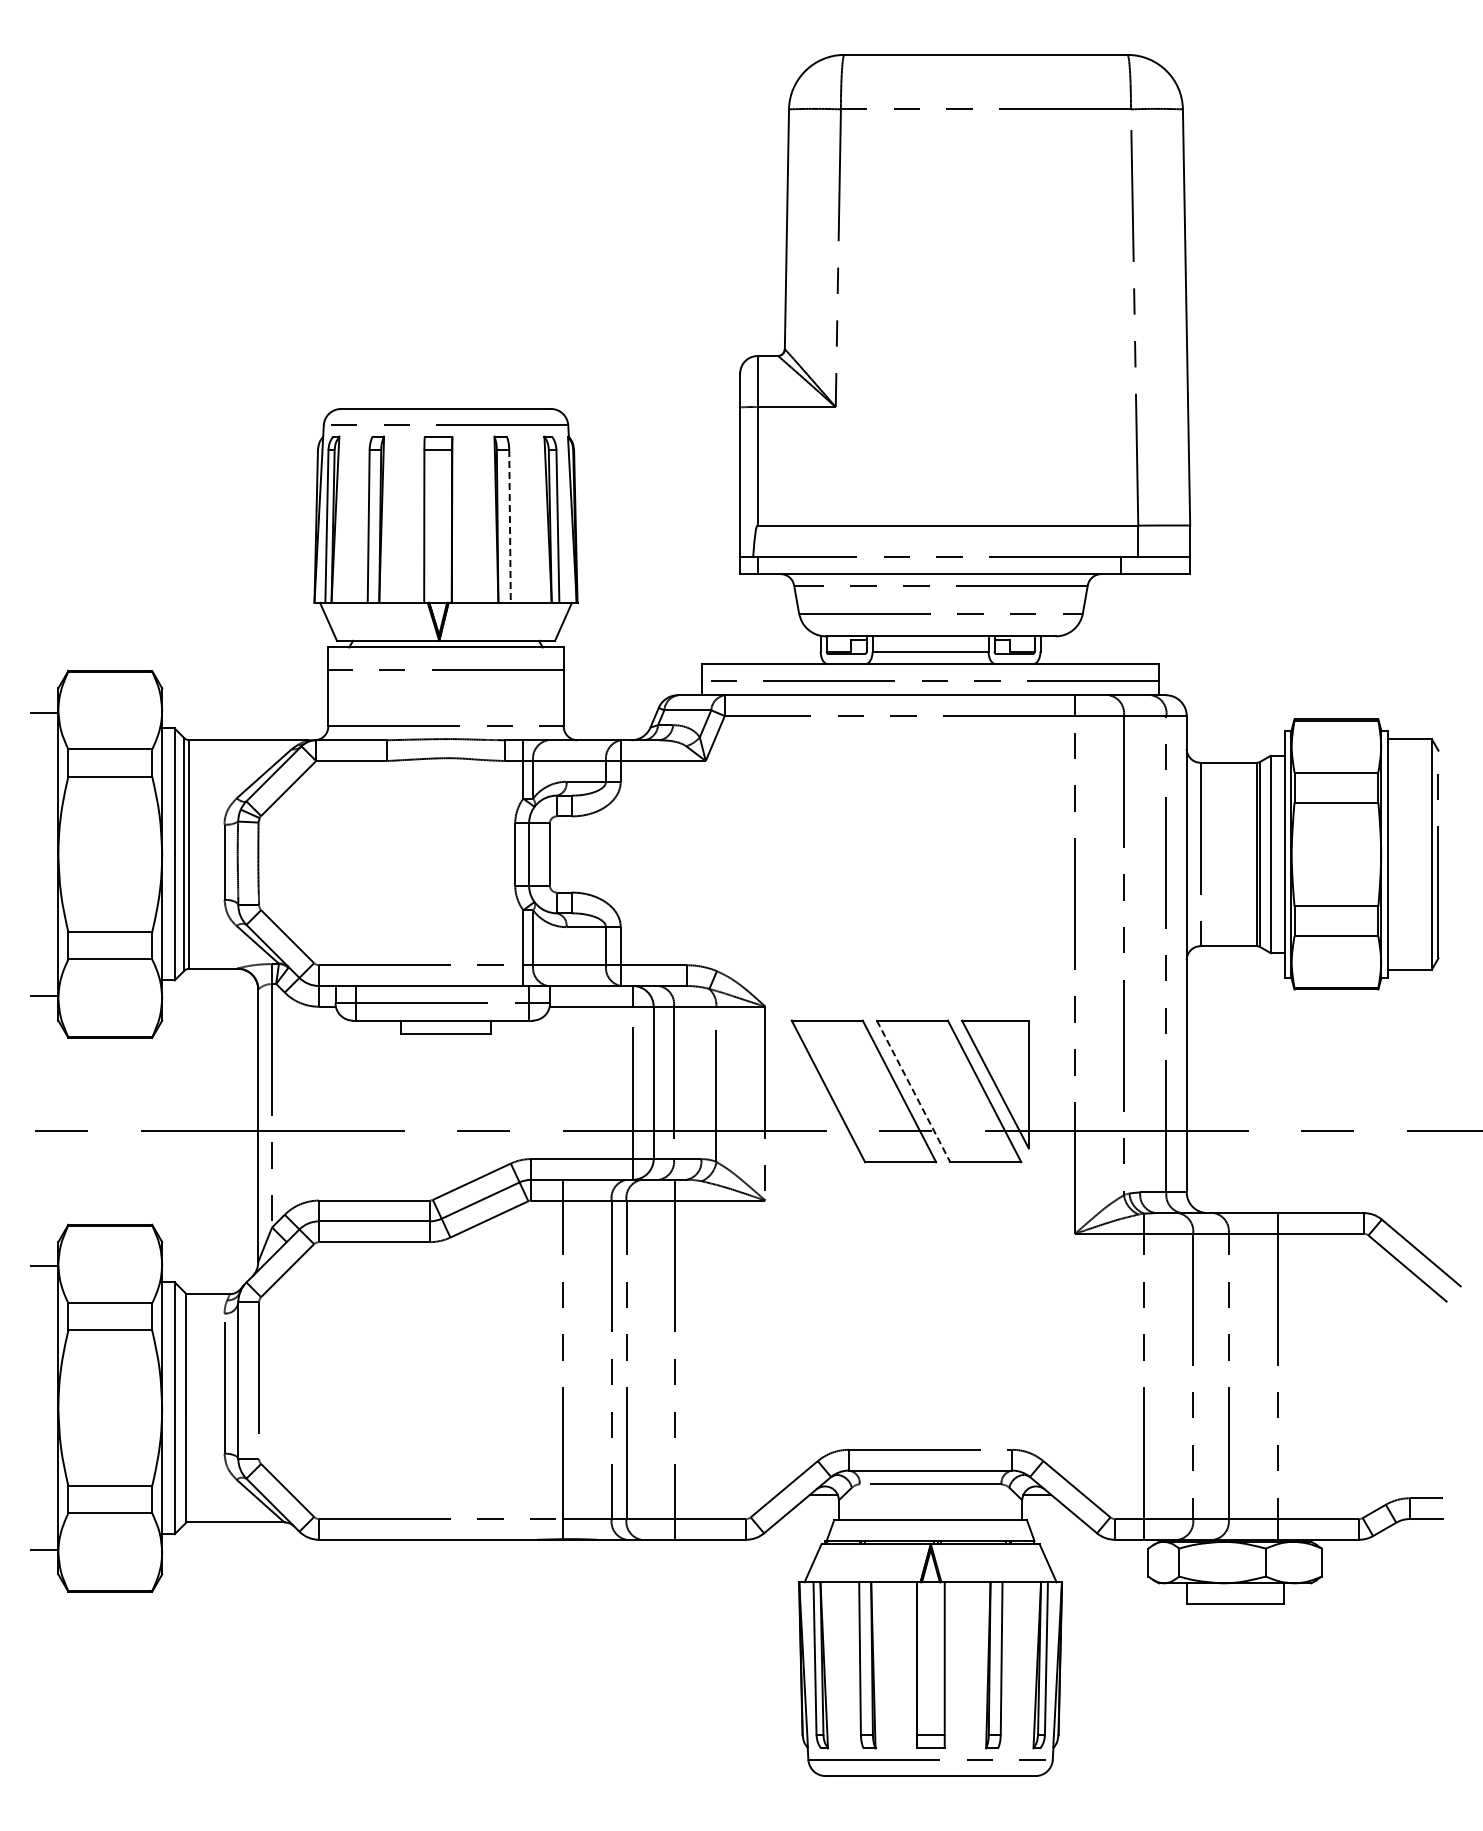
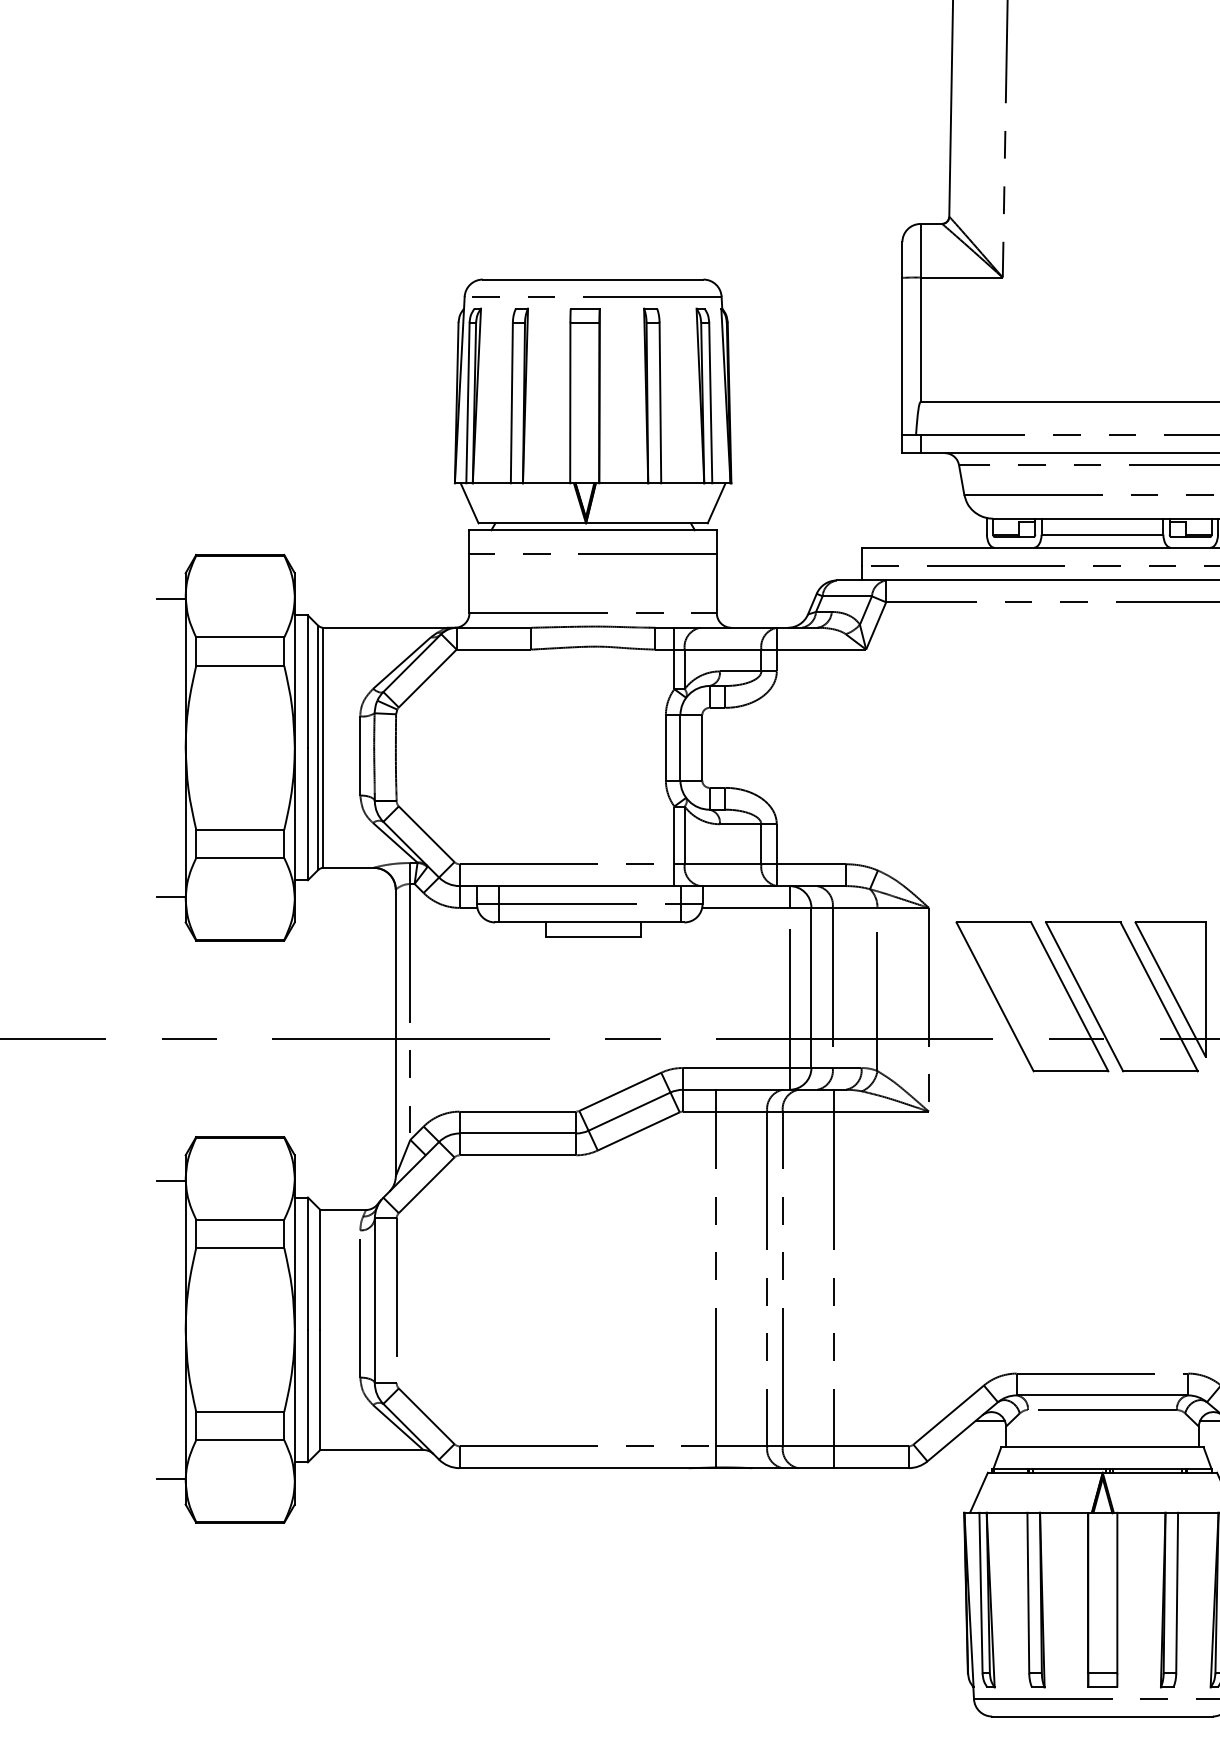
line: (510, 526) -> (660, 403), dashed -> solid
line: (913, 1091) -> (1084, 996), dashed -> solid

